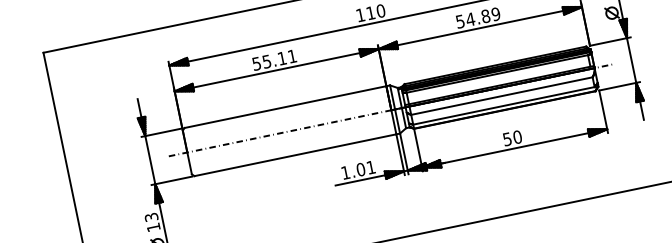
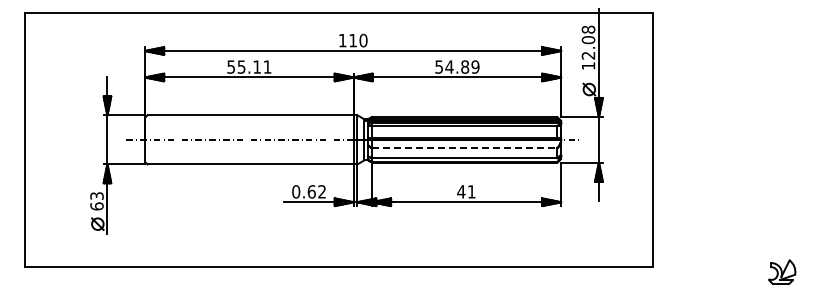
line: (501, 96) -> (464, 148), solid -> dashed
text: (512, 137) -> (466, 191), 50 -> 41
text: (357, 169) -> (308, 191), 1.01 -> 0.62
text: (153, 227) -> (96, 206), 13 -> 63

